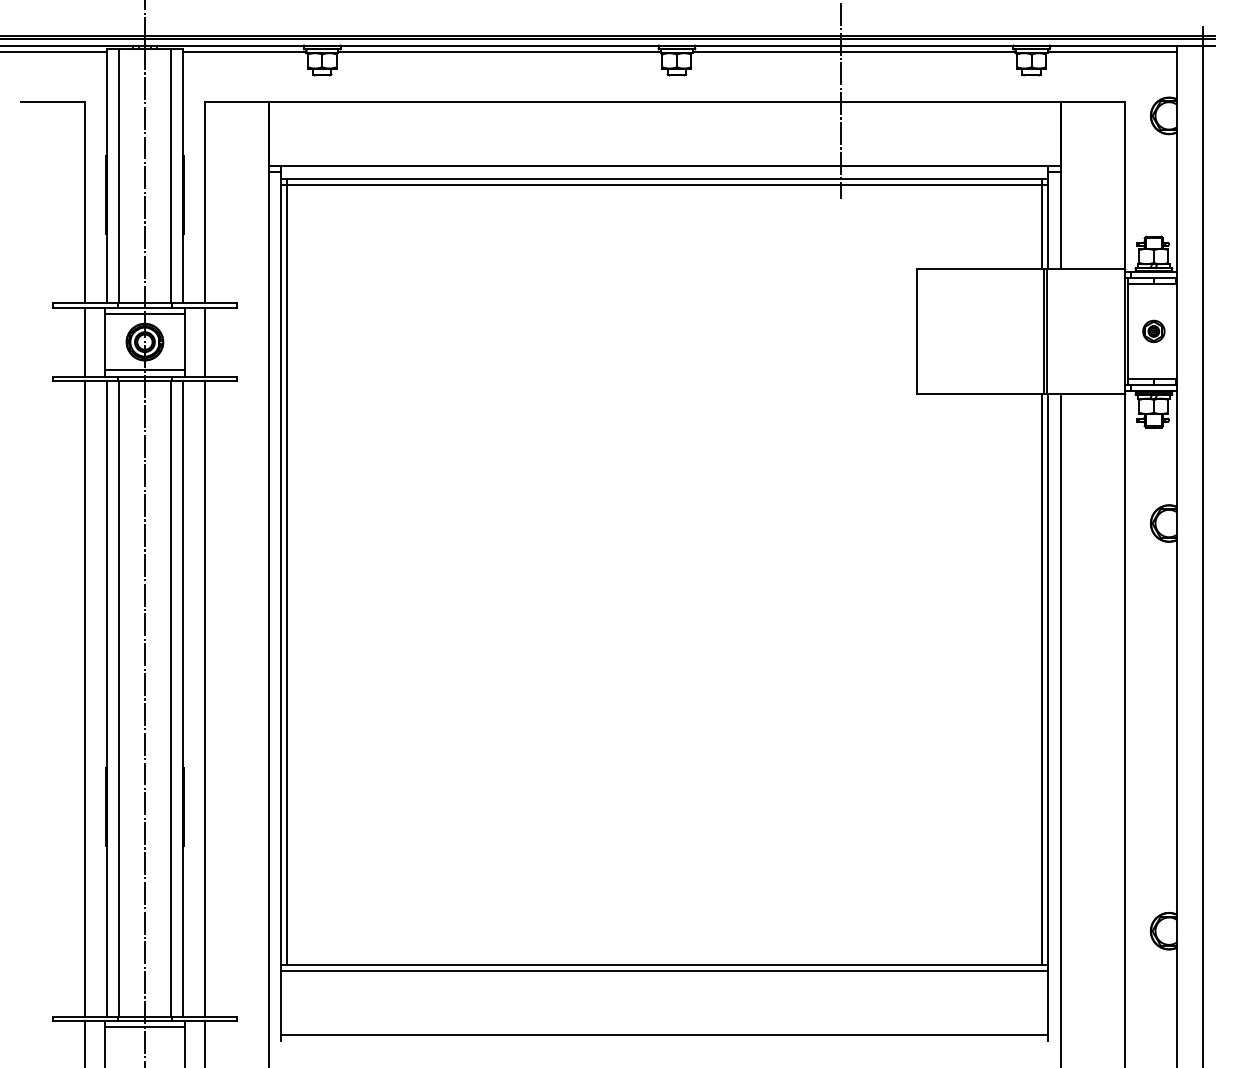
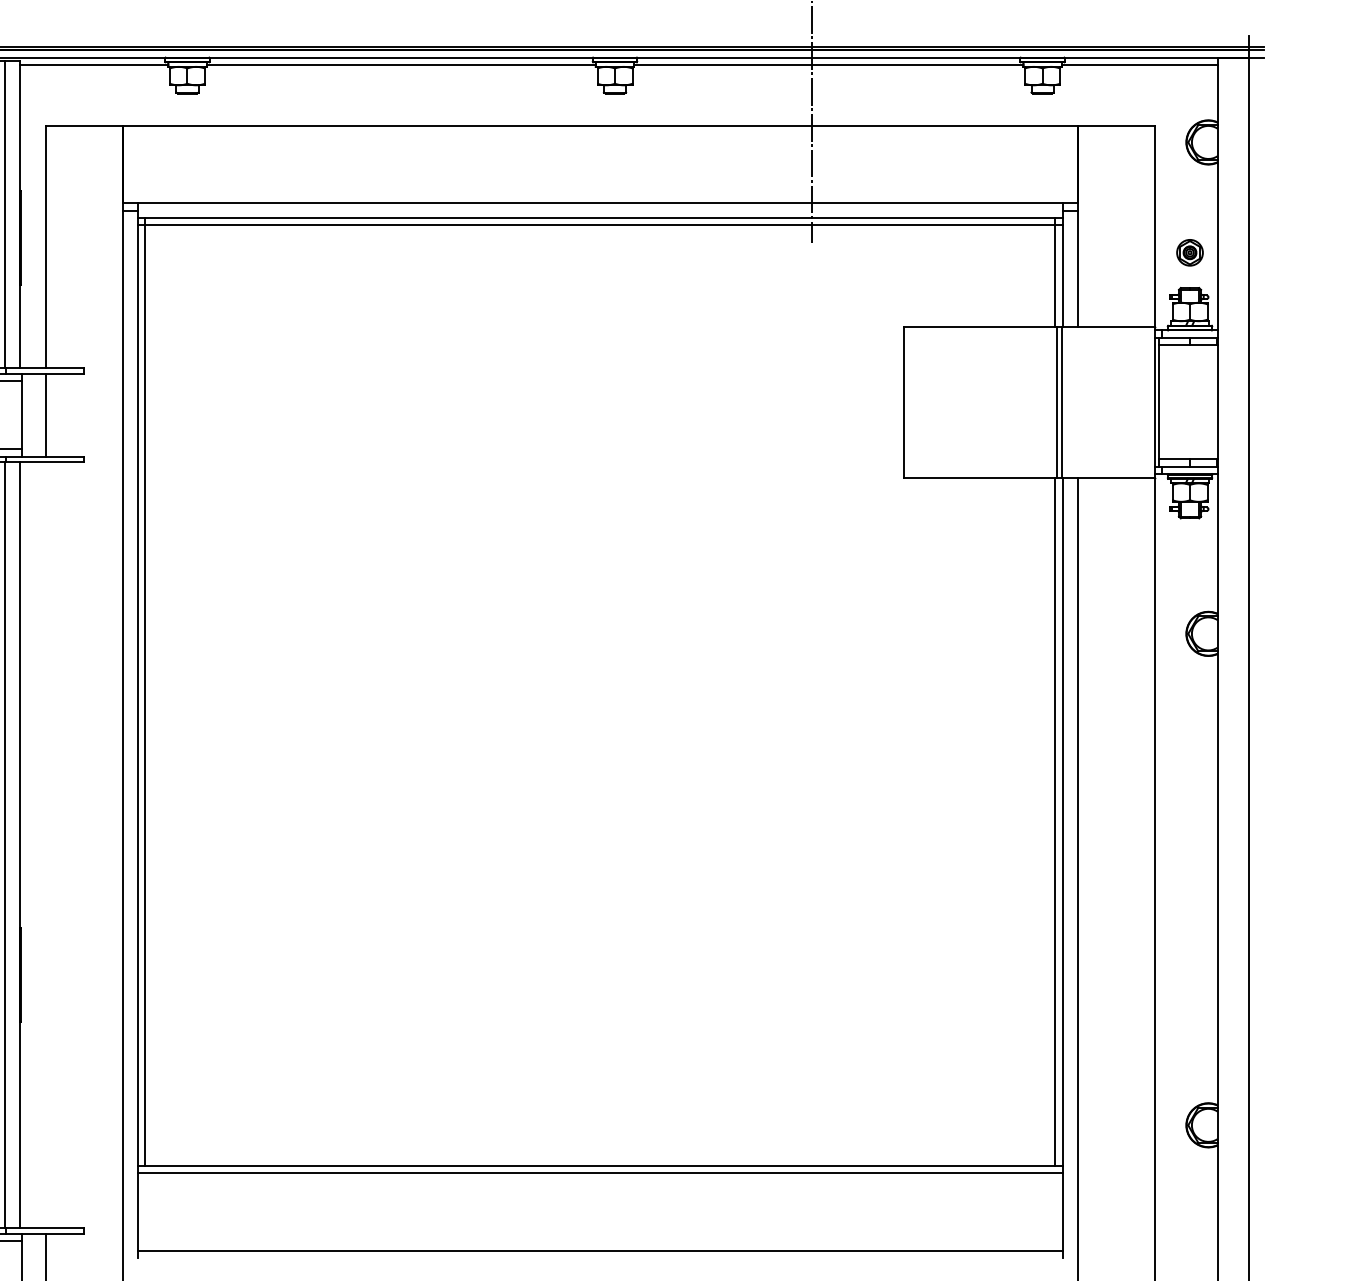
part: (1153, 330) -> (1189, 251), moved
line: (204, 698) -> (45, 844), removed

